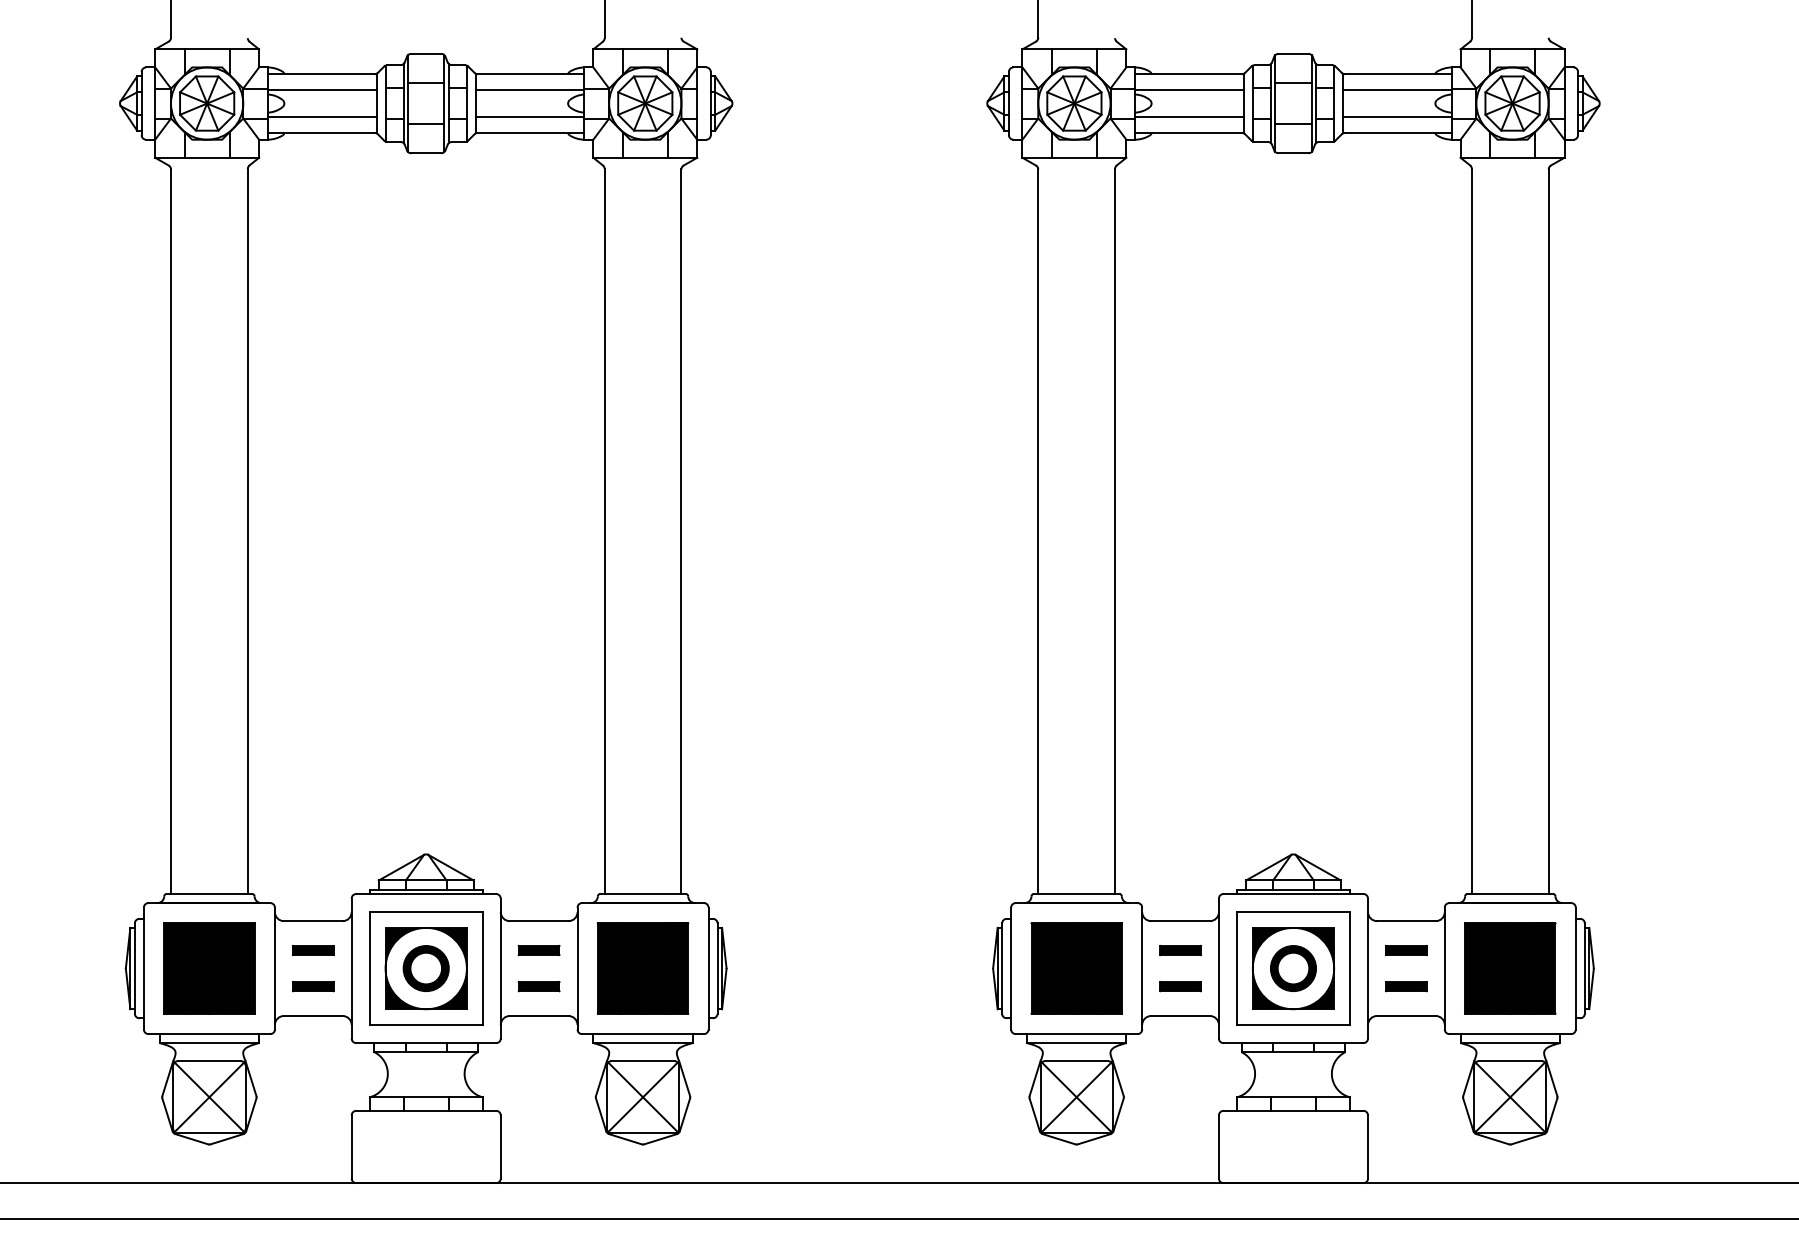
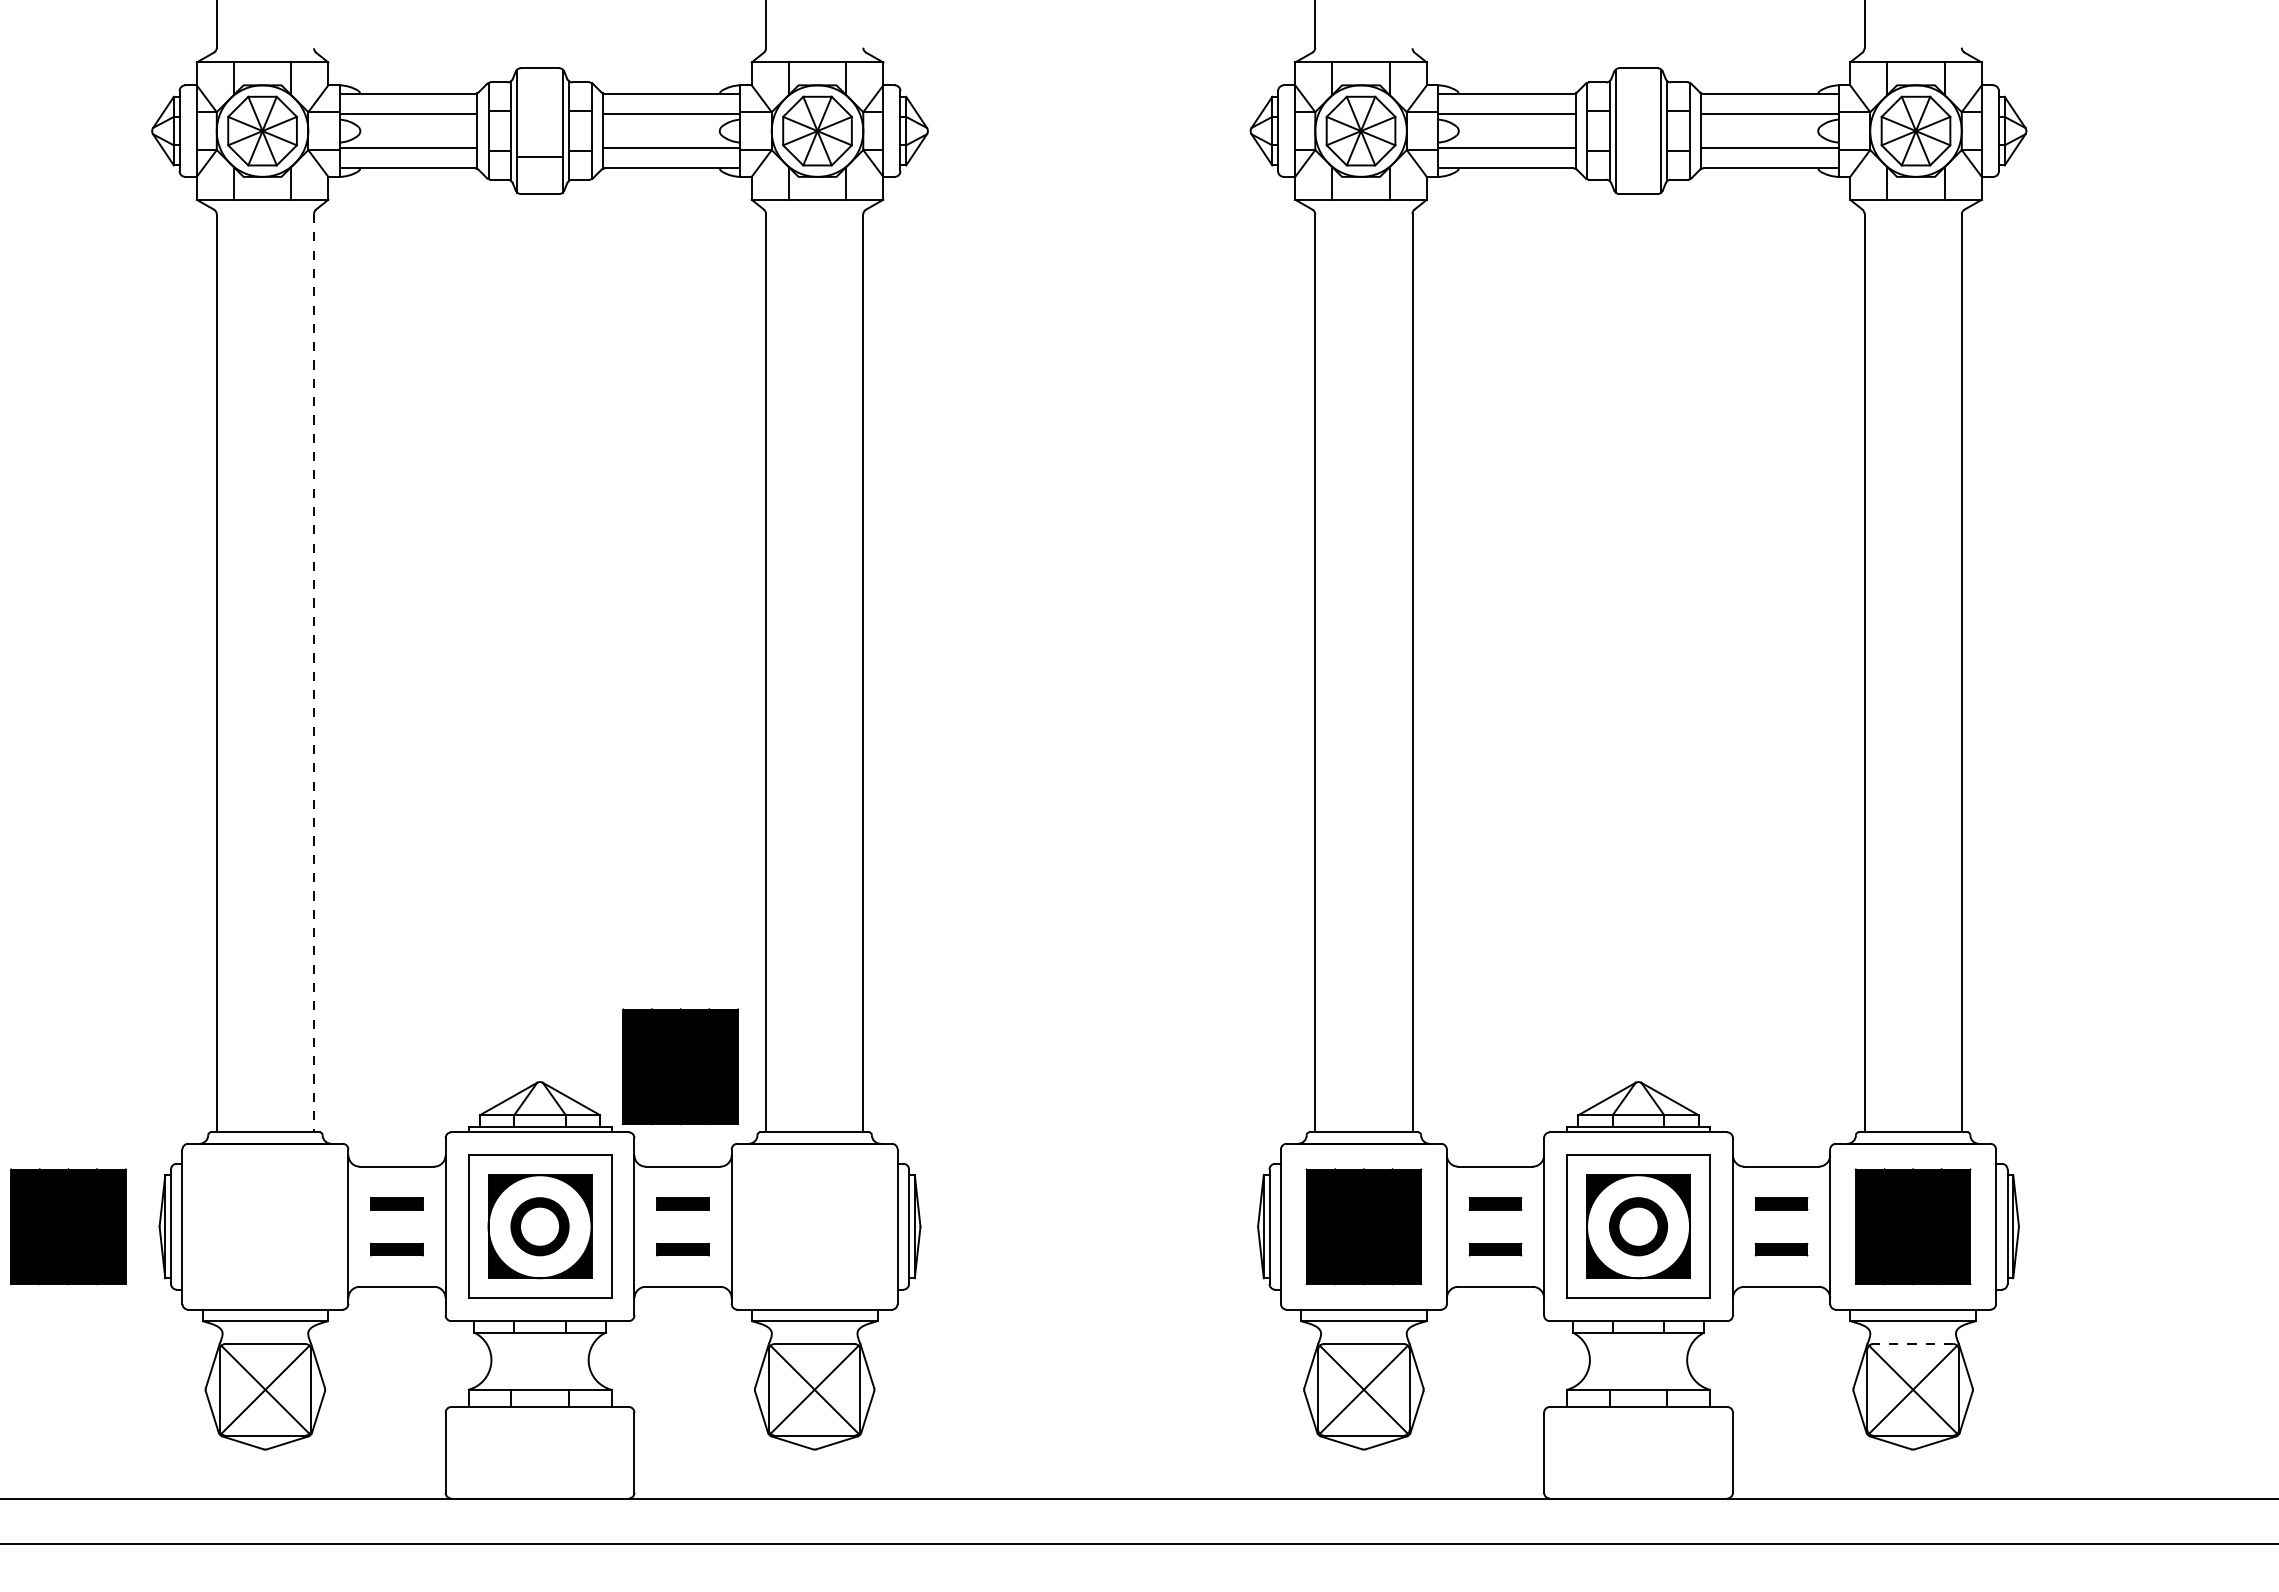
line: (425, 83) -> (539, 105), removed
line: (1293, 83) -> (1638, 105), removed
line: (1293, 123) -> (1638, 156), removed
line: (248, 531) -> (314, 673), solid -> dashed
part: (209, 968) -> (68, 1226), moved
part: (642, 968) -> (680, 1066), moved
line: (1509, 1061) -> (1912, 1344), solid -> dashed

